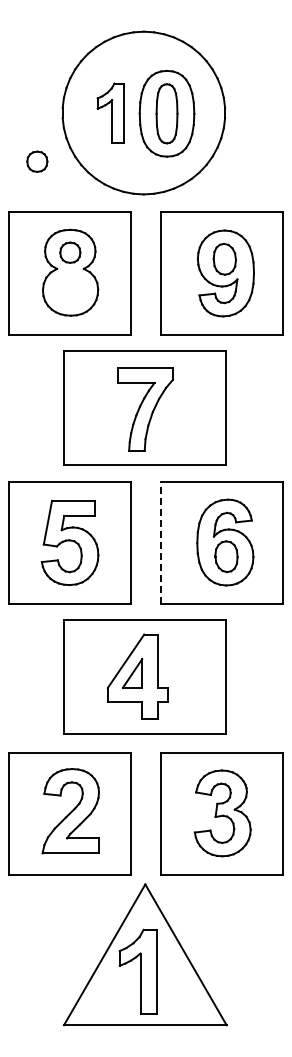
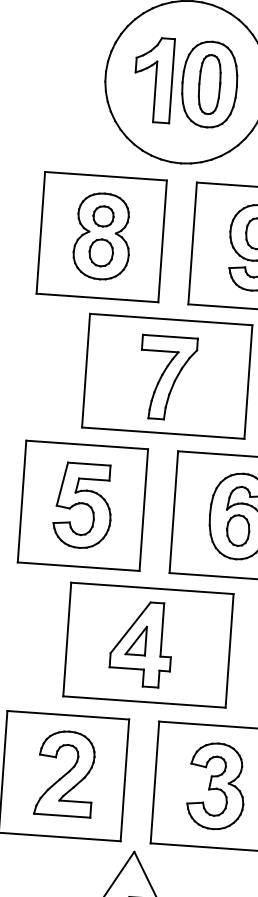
part: (110, 112) -> (153, 79), size x1.43
part: (37, 161) -> (77, 123), removed
part: (70, 288) -> (101, 252), added
line: (161, 542) -> (174, 511), dashed -> solid

